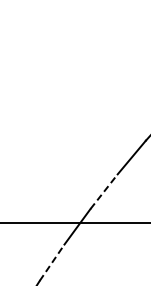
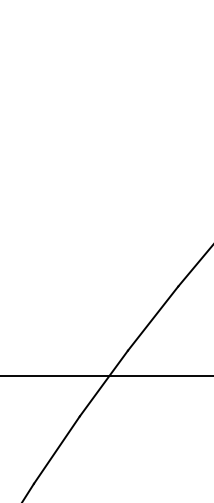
line: (104, 191) -> (153, 318), dashed -> solid
line: (52, 262) -> (57, 449), dashed -> solid

